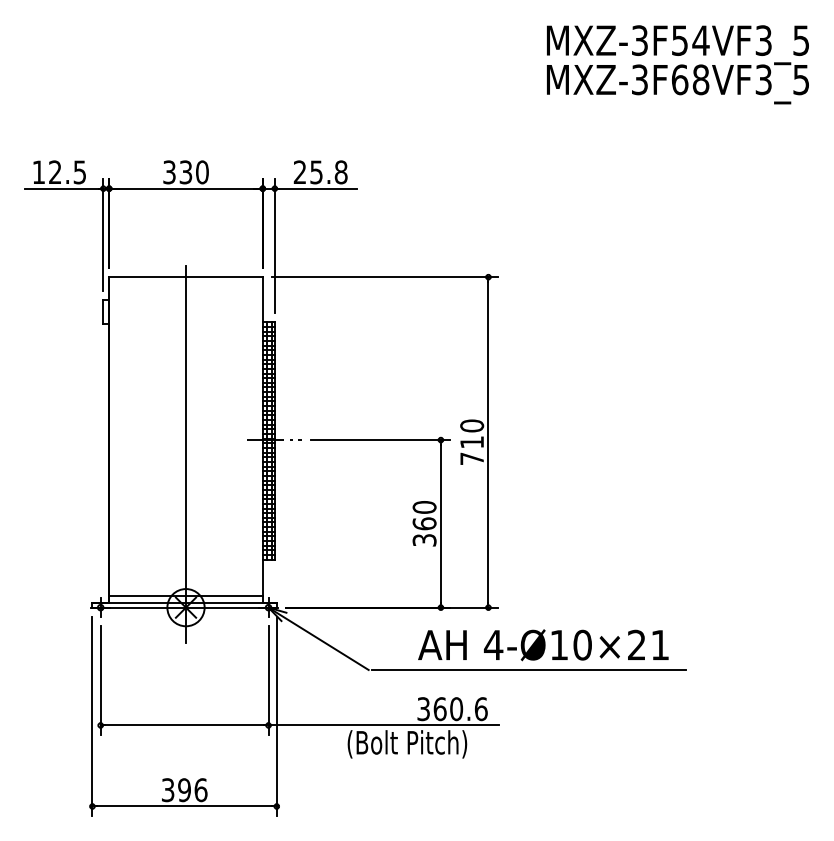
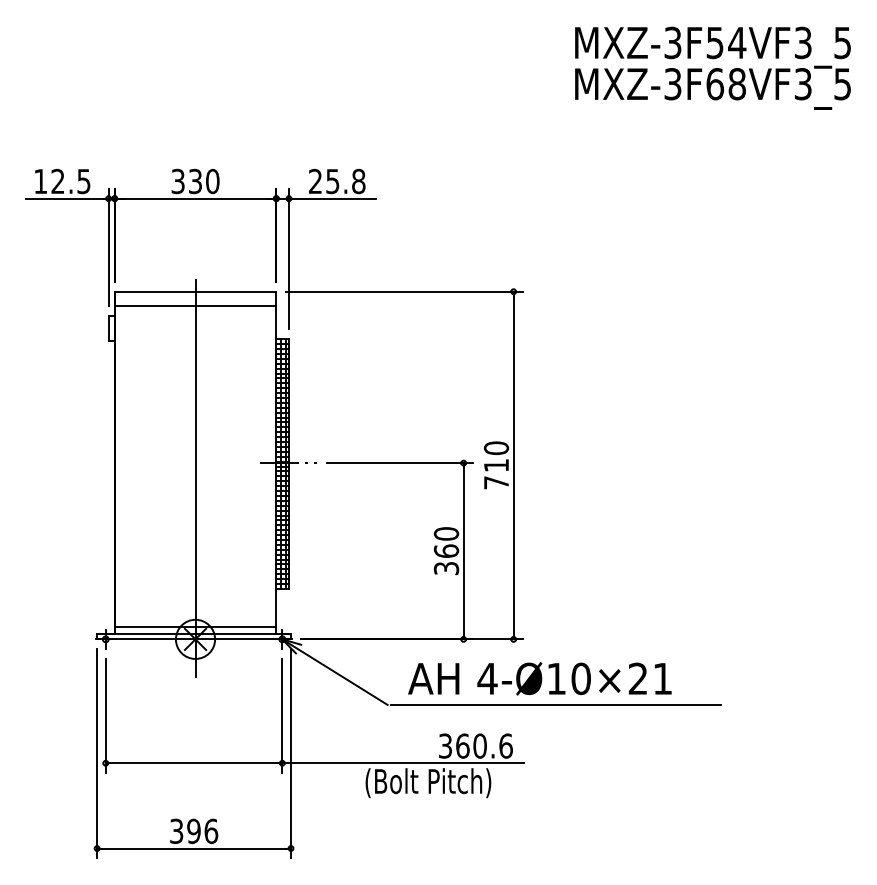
line: (185, 291) -> (194, 306), added
text: (543, 645) -> (540, 679), moved

